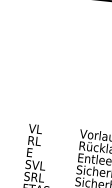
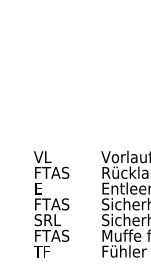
text: (41, 141) -> (52, 172), RL -> FTAS
text: (38, 165) -> (51, 204), SVL -> FTAS

